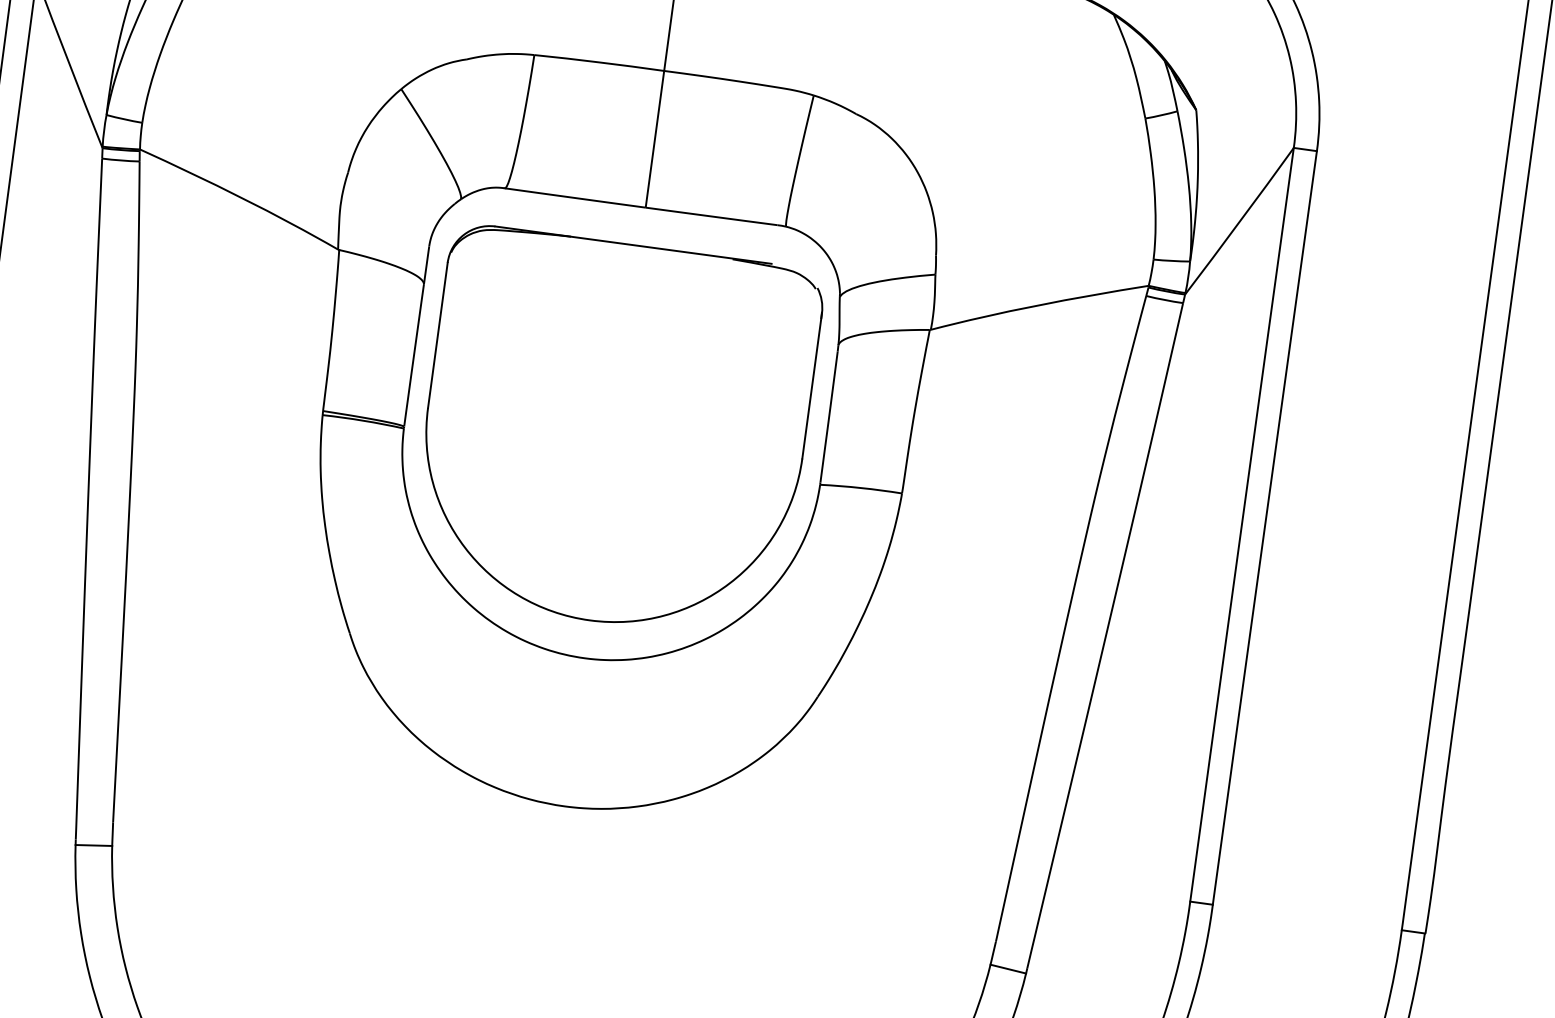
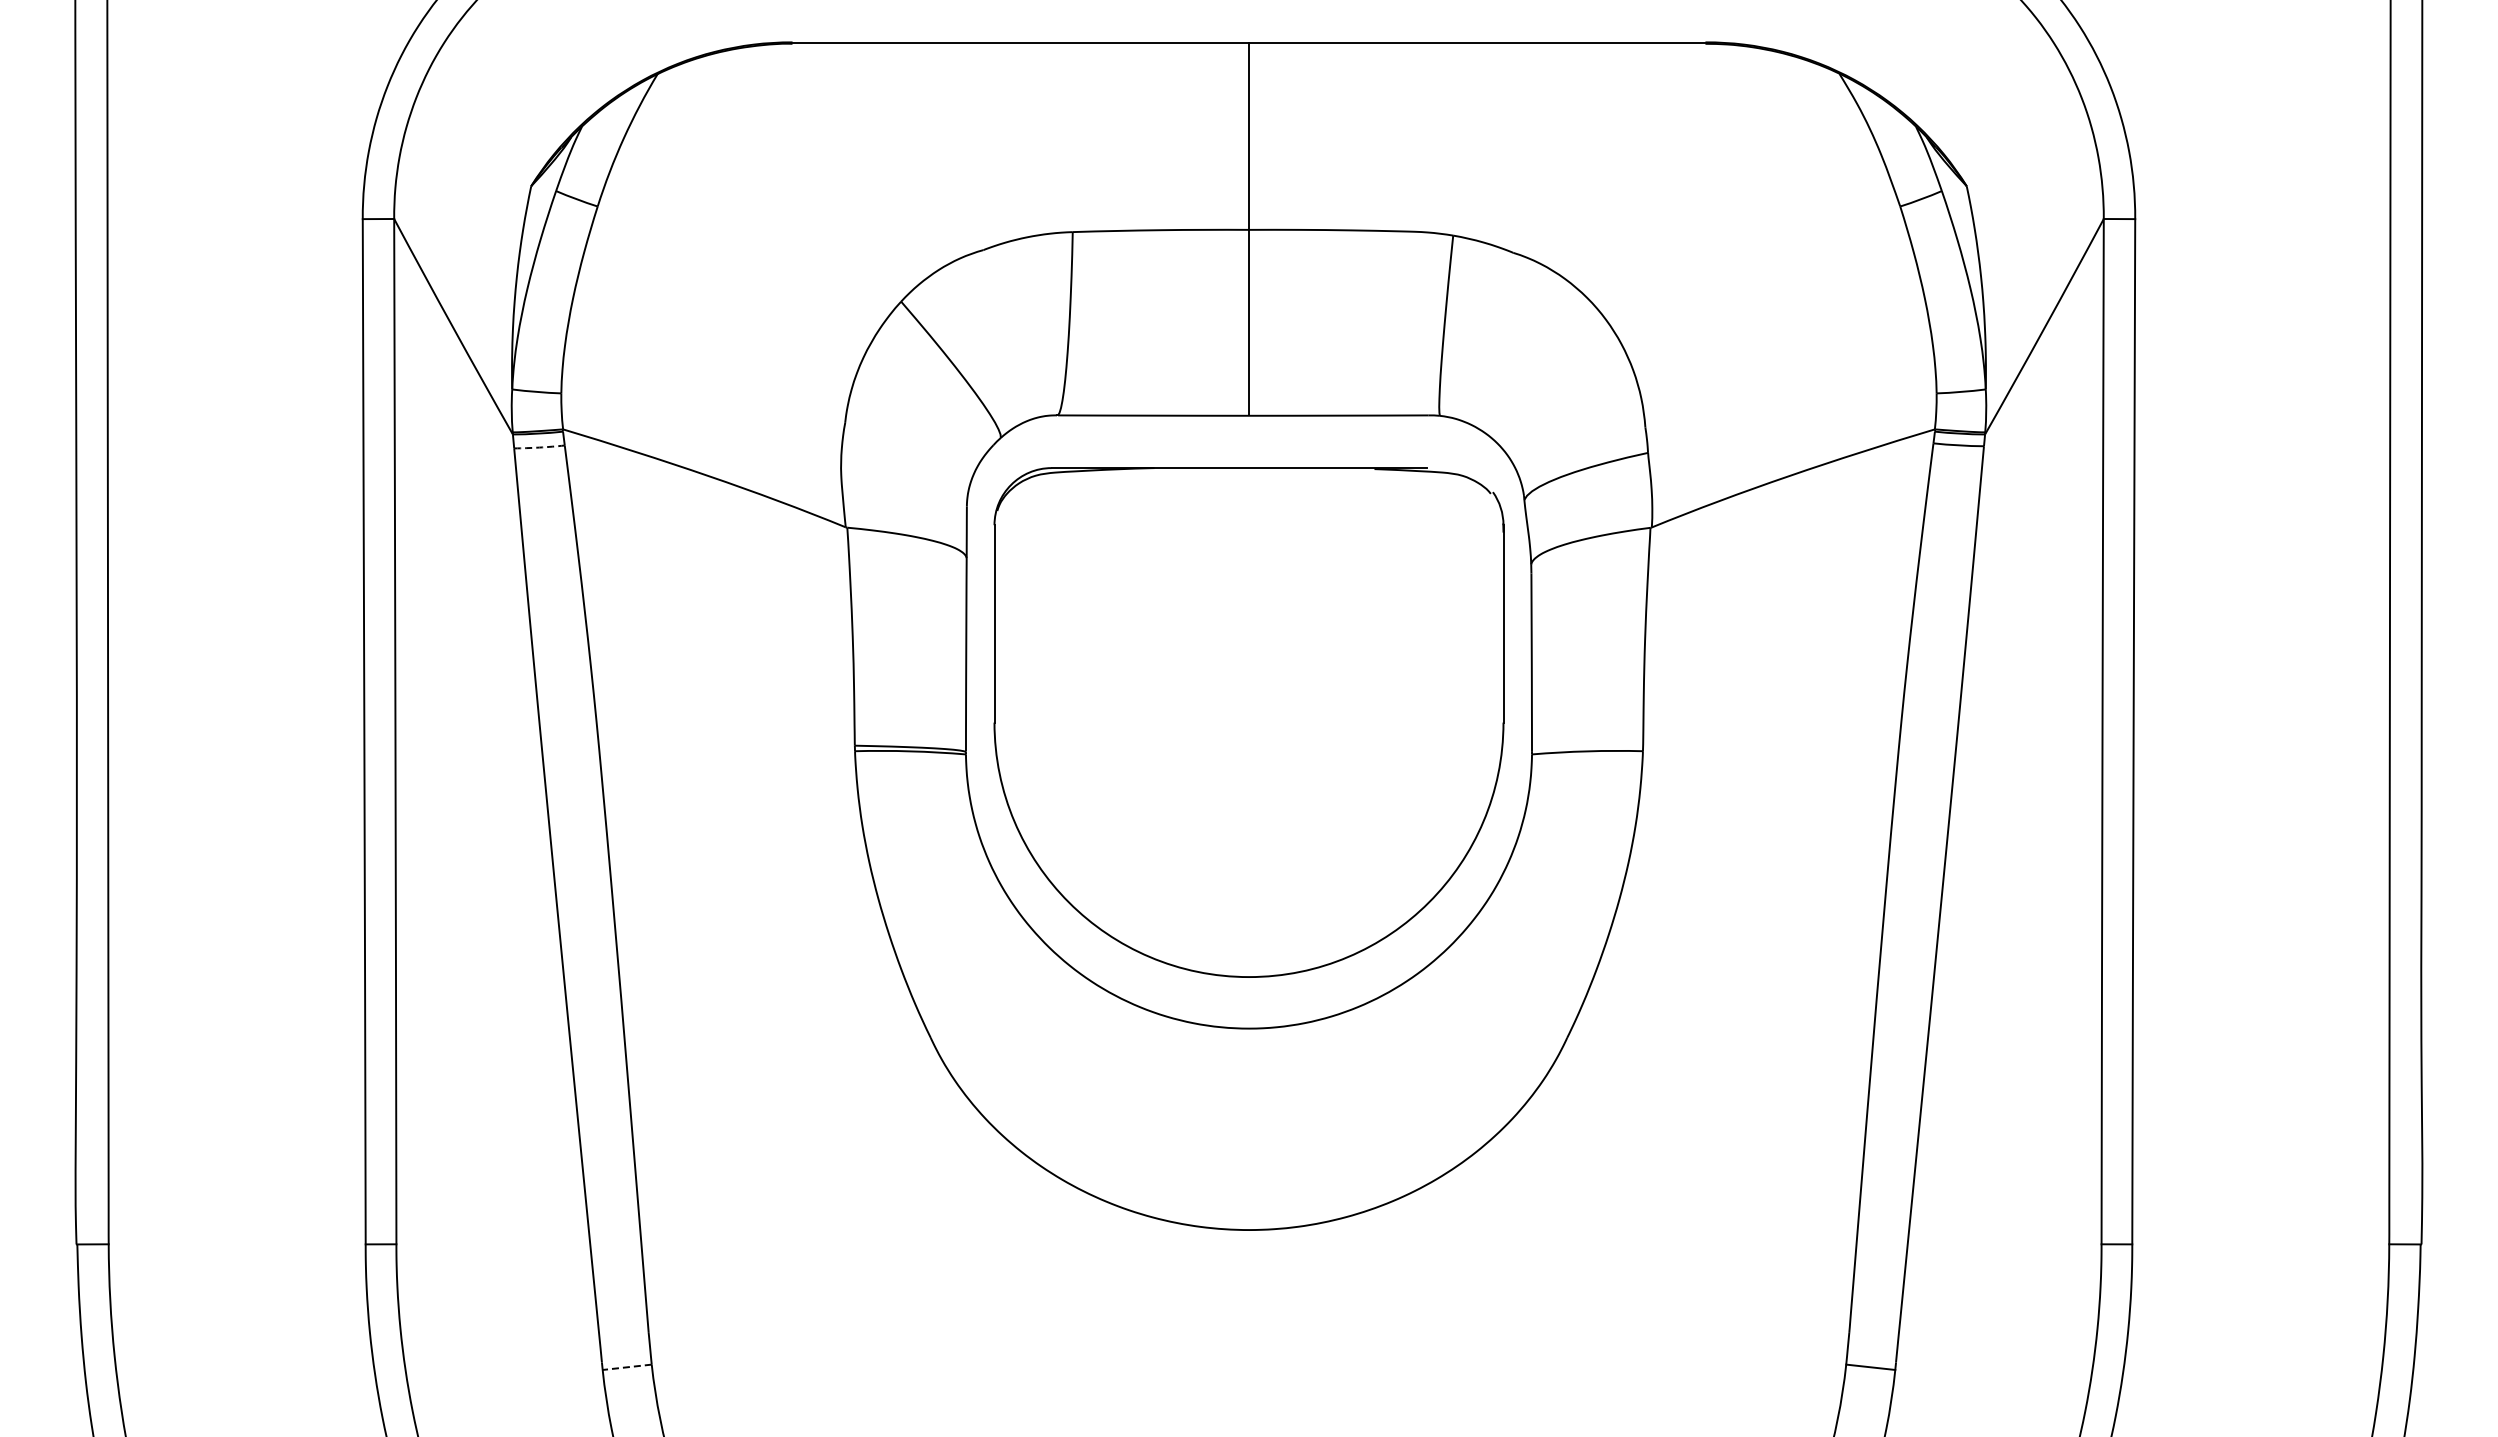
arc: (120, 160) -> (539, 447), solid -> dashed
line: (94, 845) -> (627, 1367), solid -> dashed

